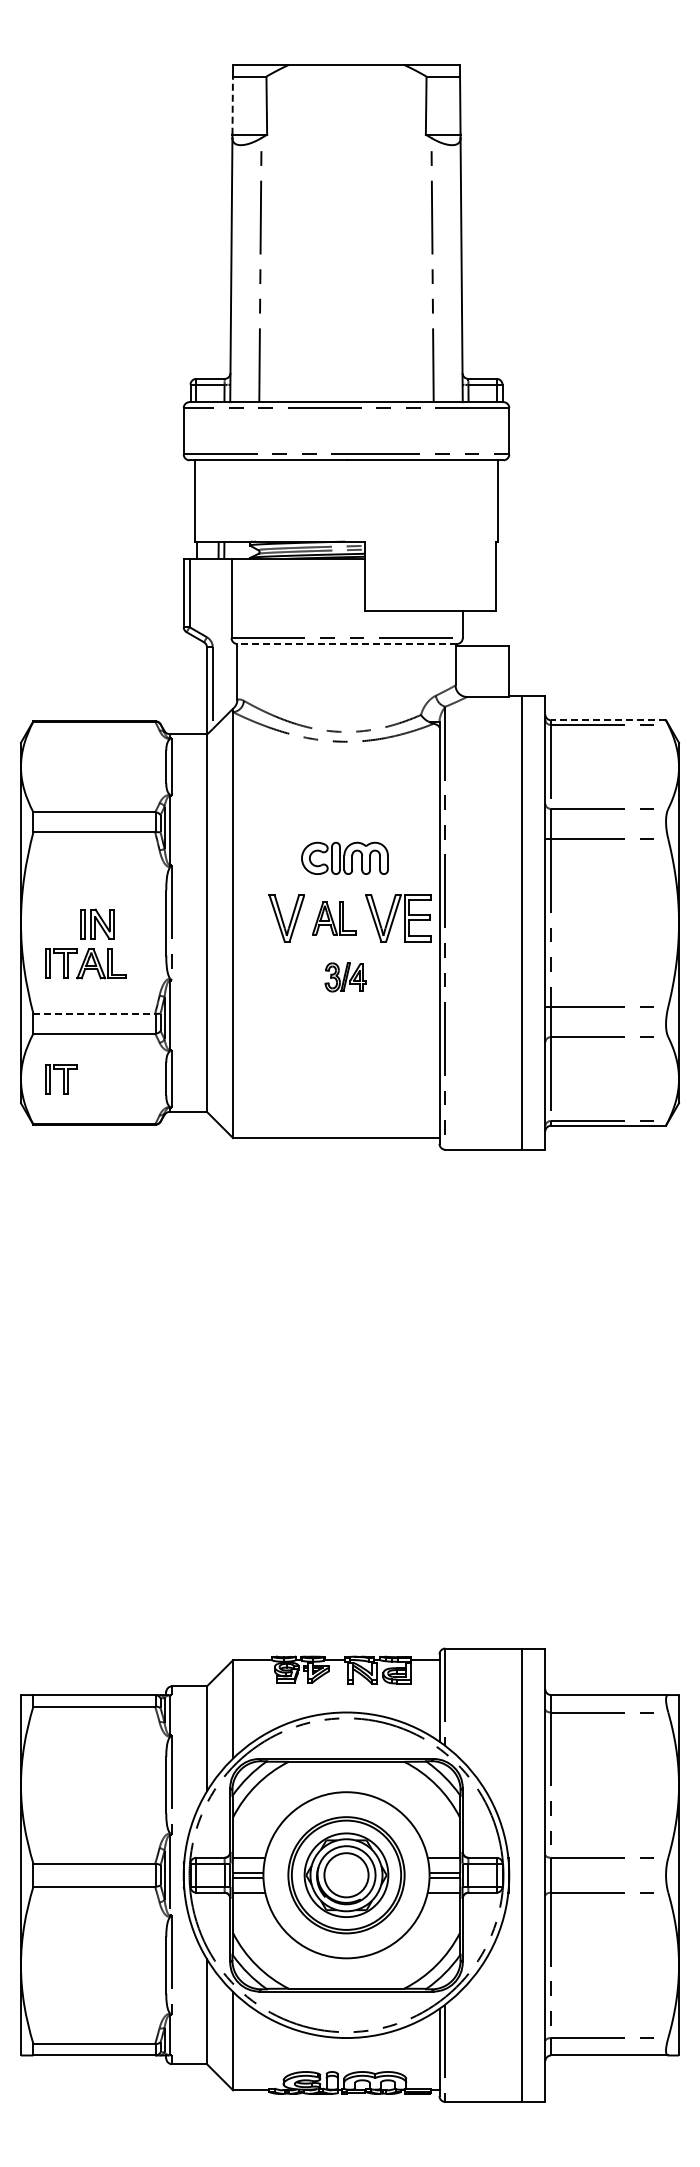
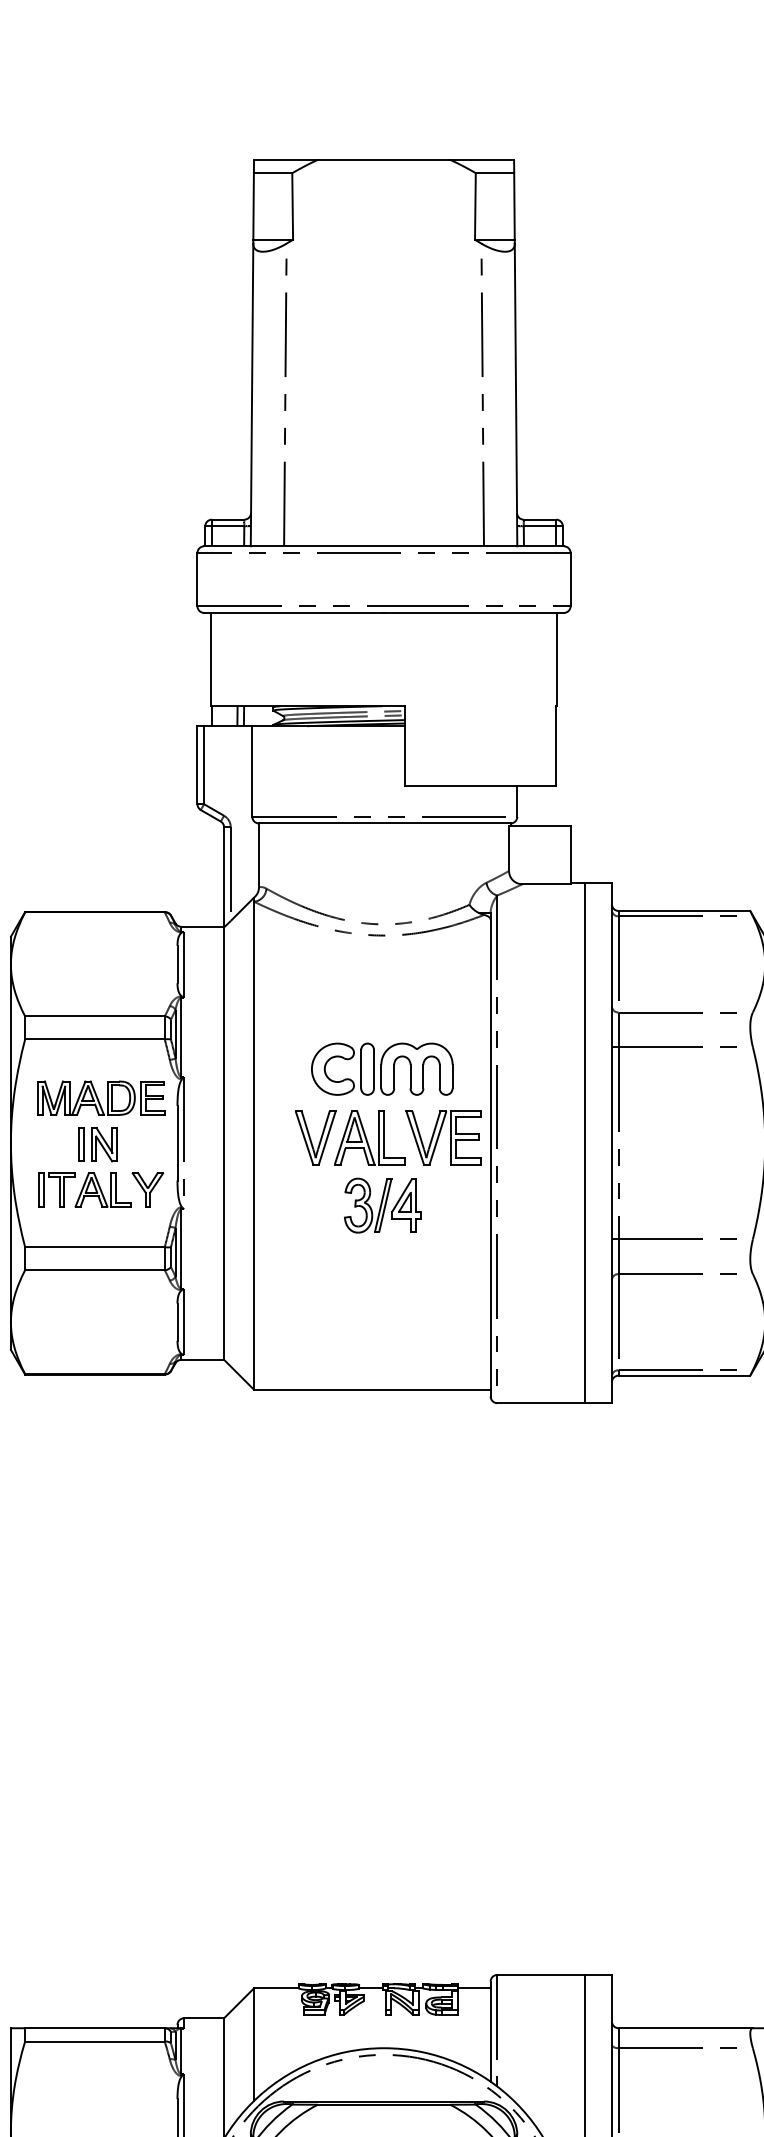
line: (232, 105) -> (253, 206), dashed -> solid
line: (347, 643) -> (385, 822), dashed -> solid
line: (608, 720) -> (684, 911), dashed -> solid
part: (344, 858) -> (381, 1069), size x1.43
part: (100, 883) -> (102, 1098), added
part: (334, 918) -> (370, 1138), size x1.43
part: (140, 963) -> (147, 1189), added
part: (345, 977) -> (382, 1205), size x1.67
line: (94, 1013) -> (95, 1247), dashed -> solid
part: (61, 1079) -> (57, 1322), removed

